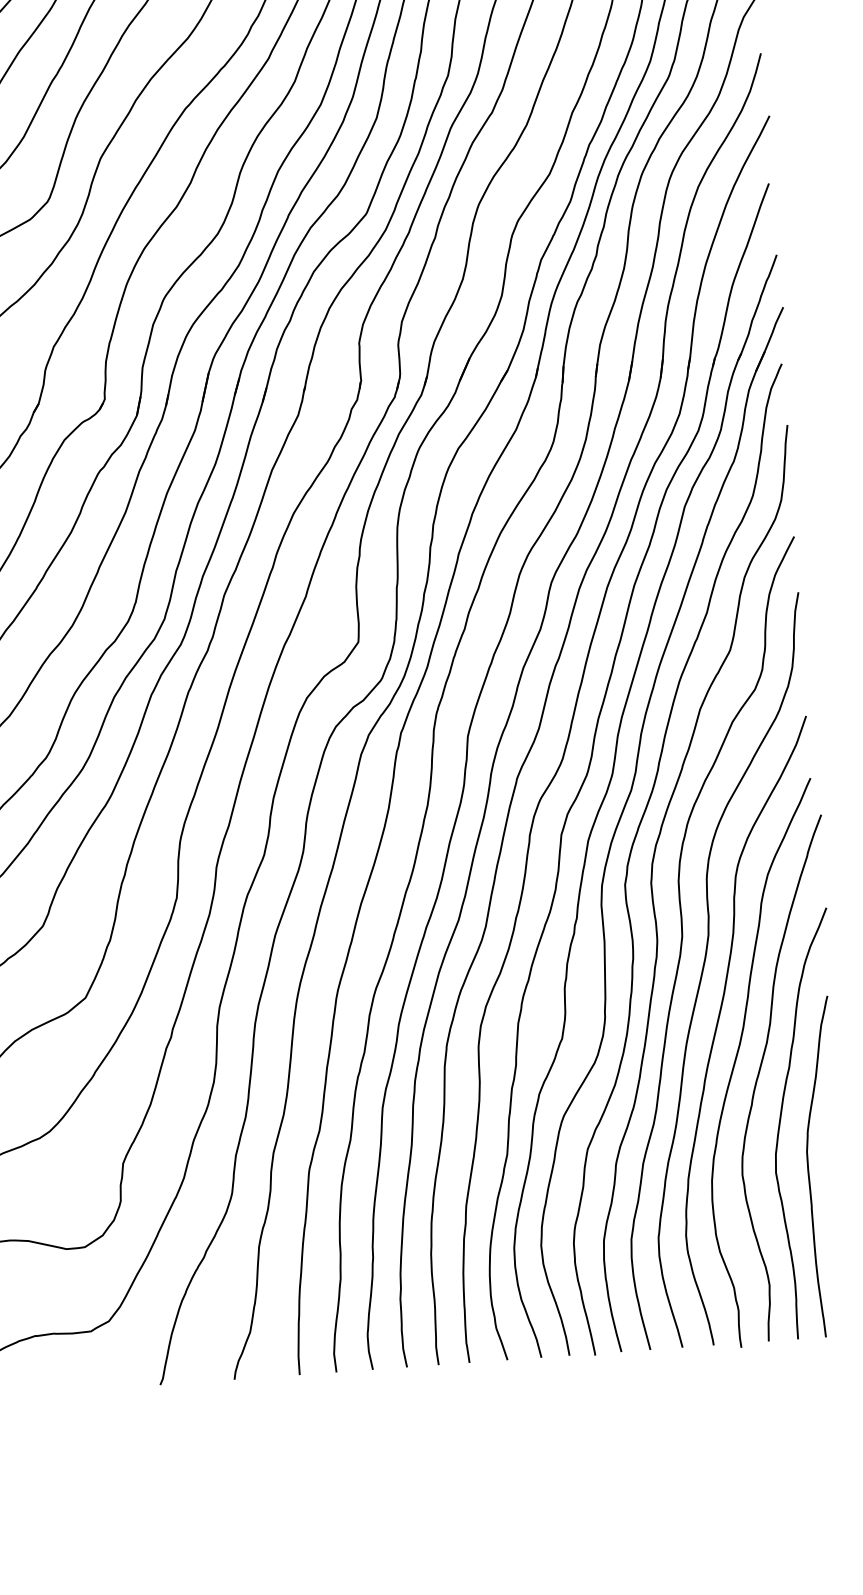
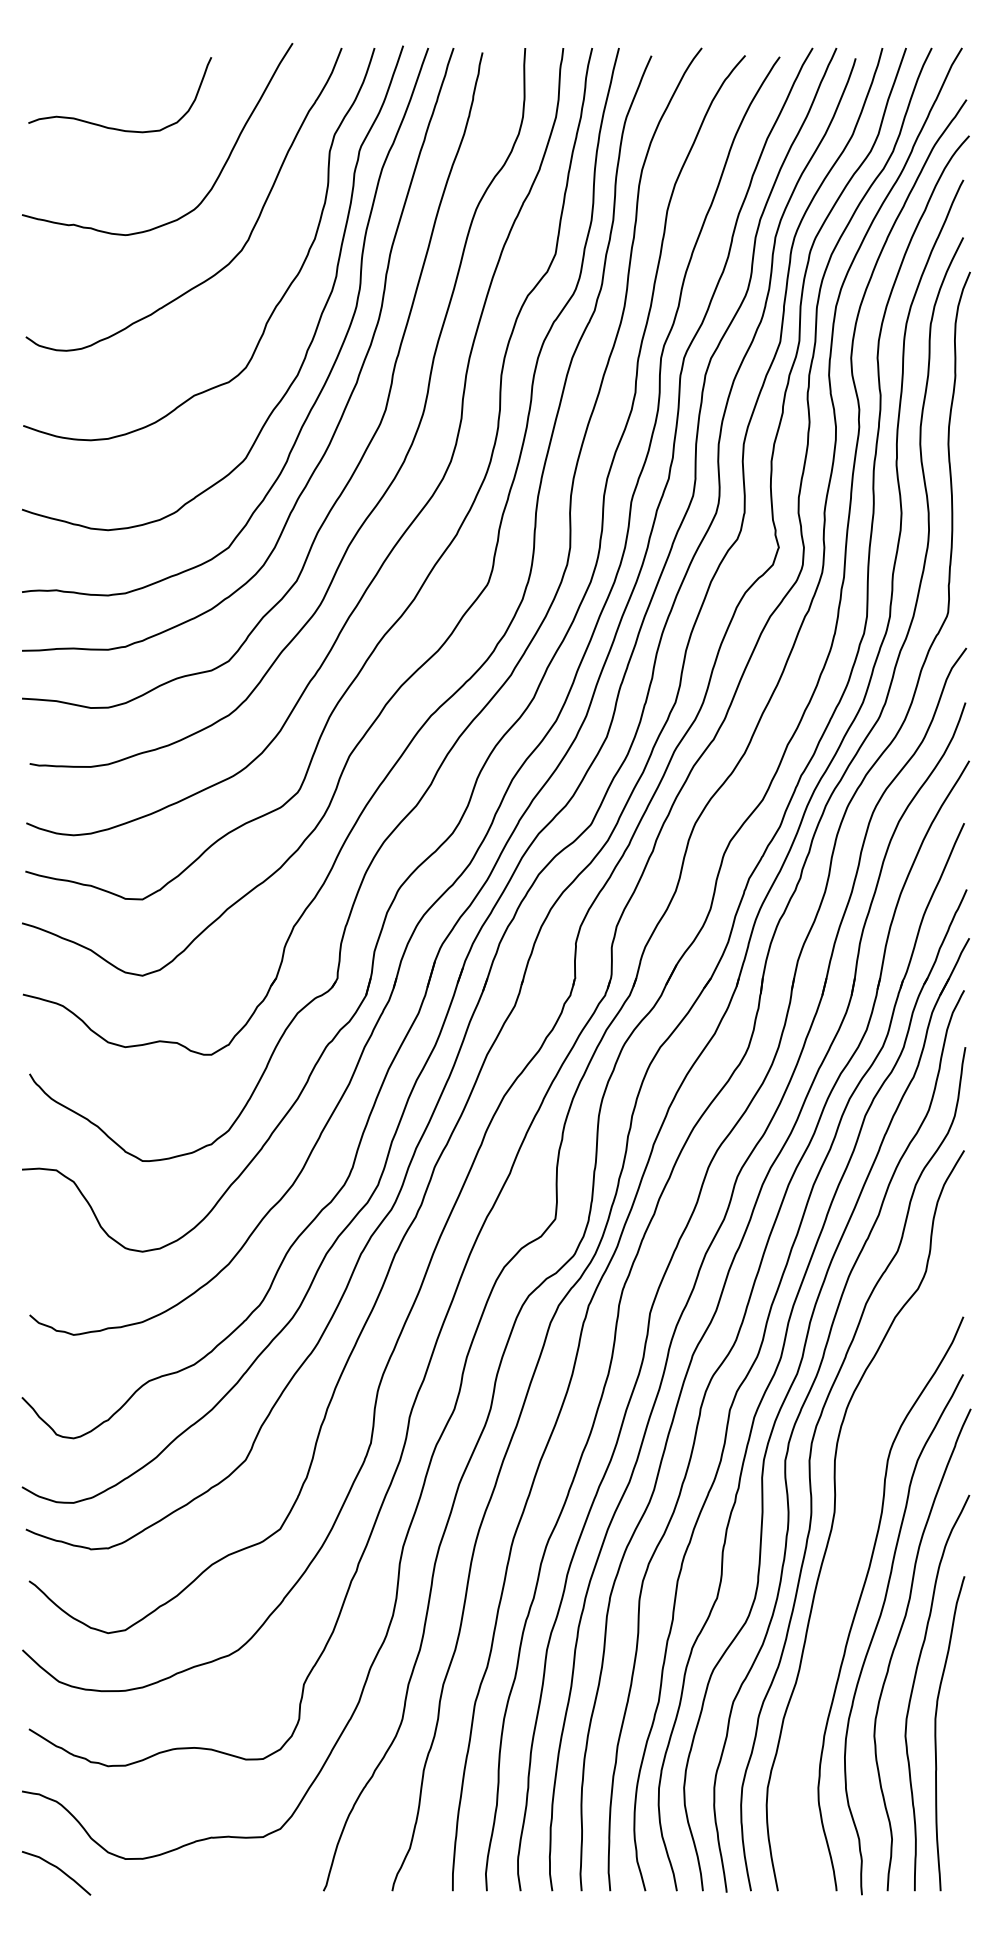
curve: (704, 966) -> (853, 1541), removed

